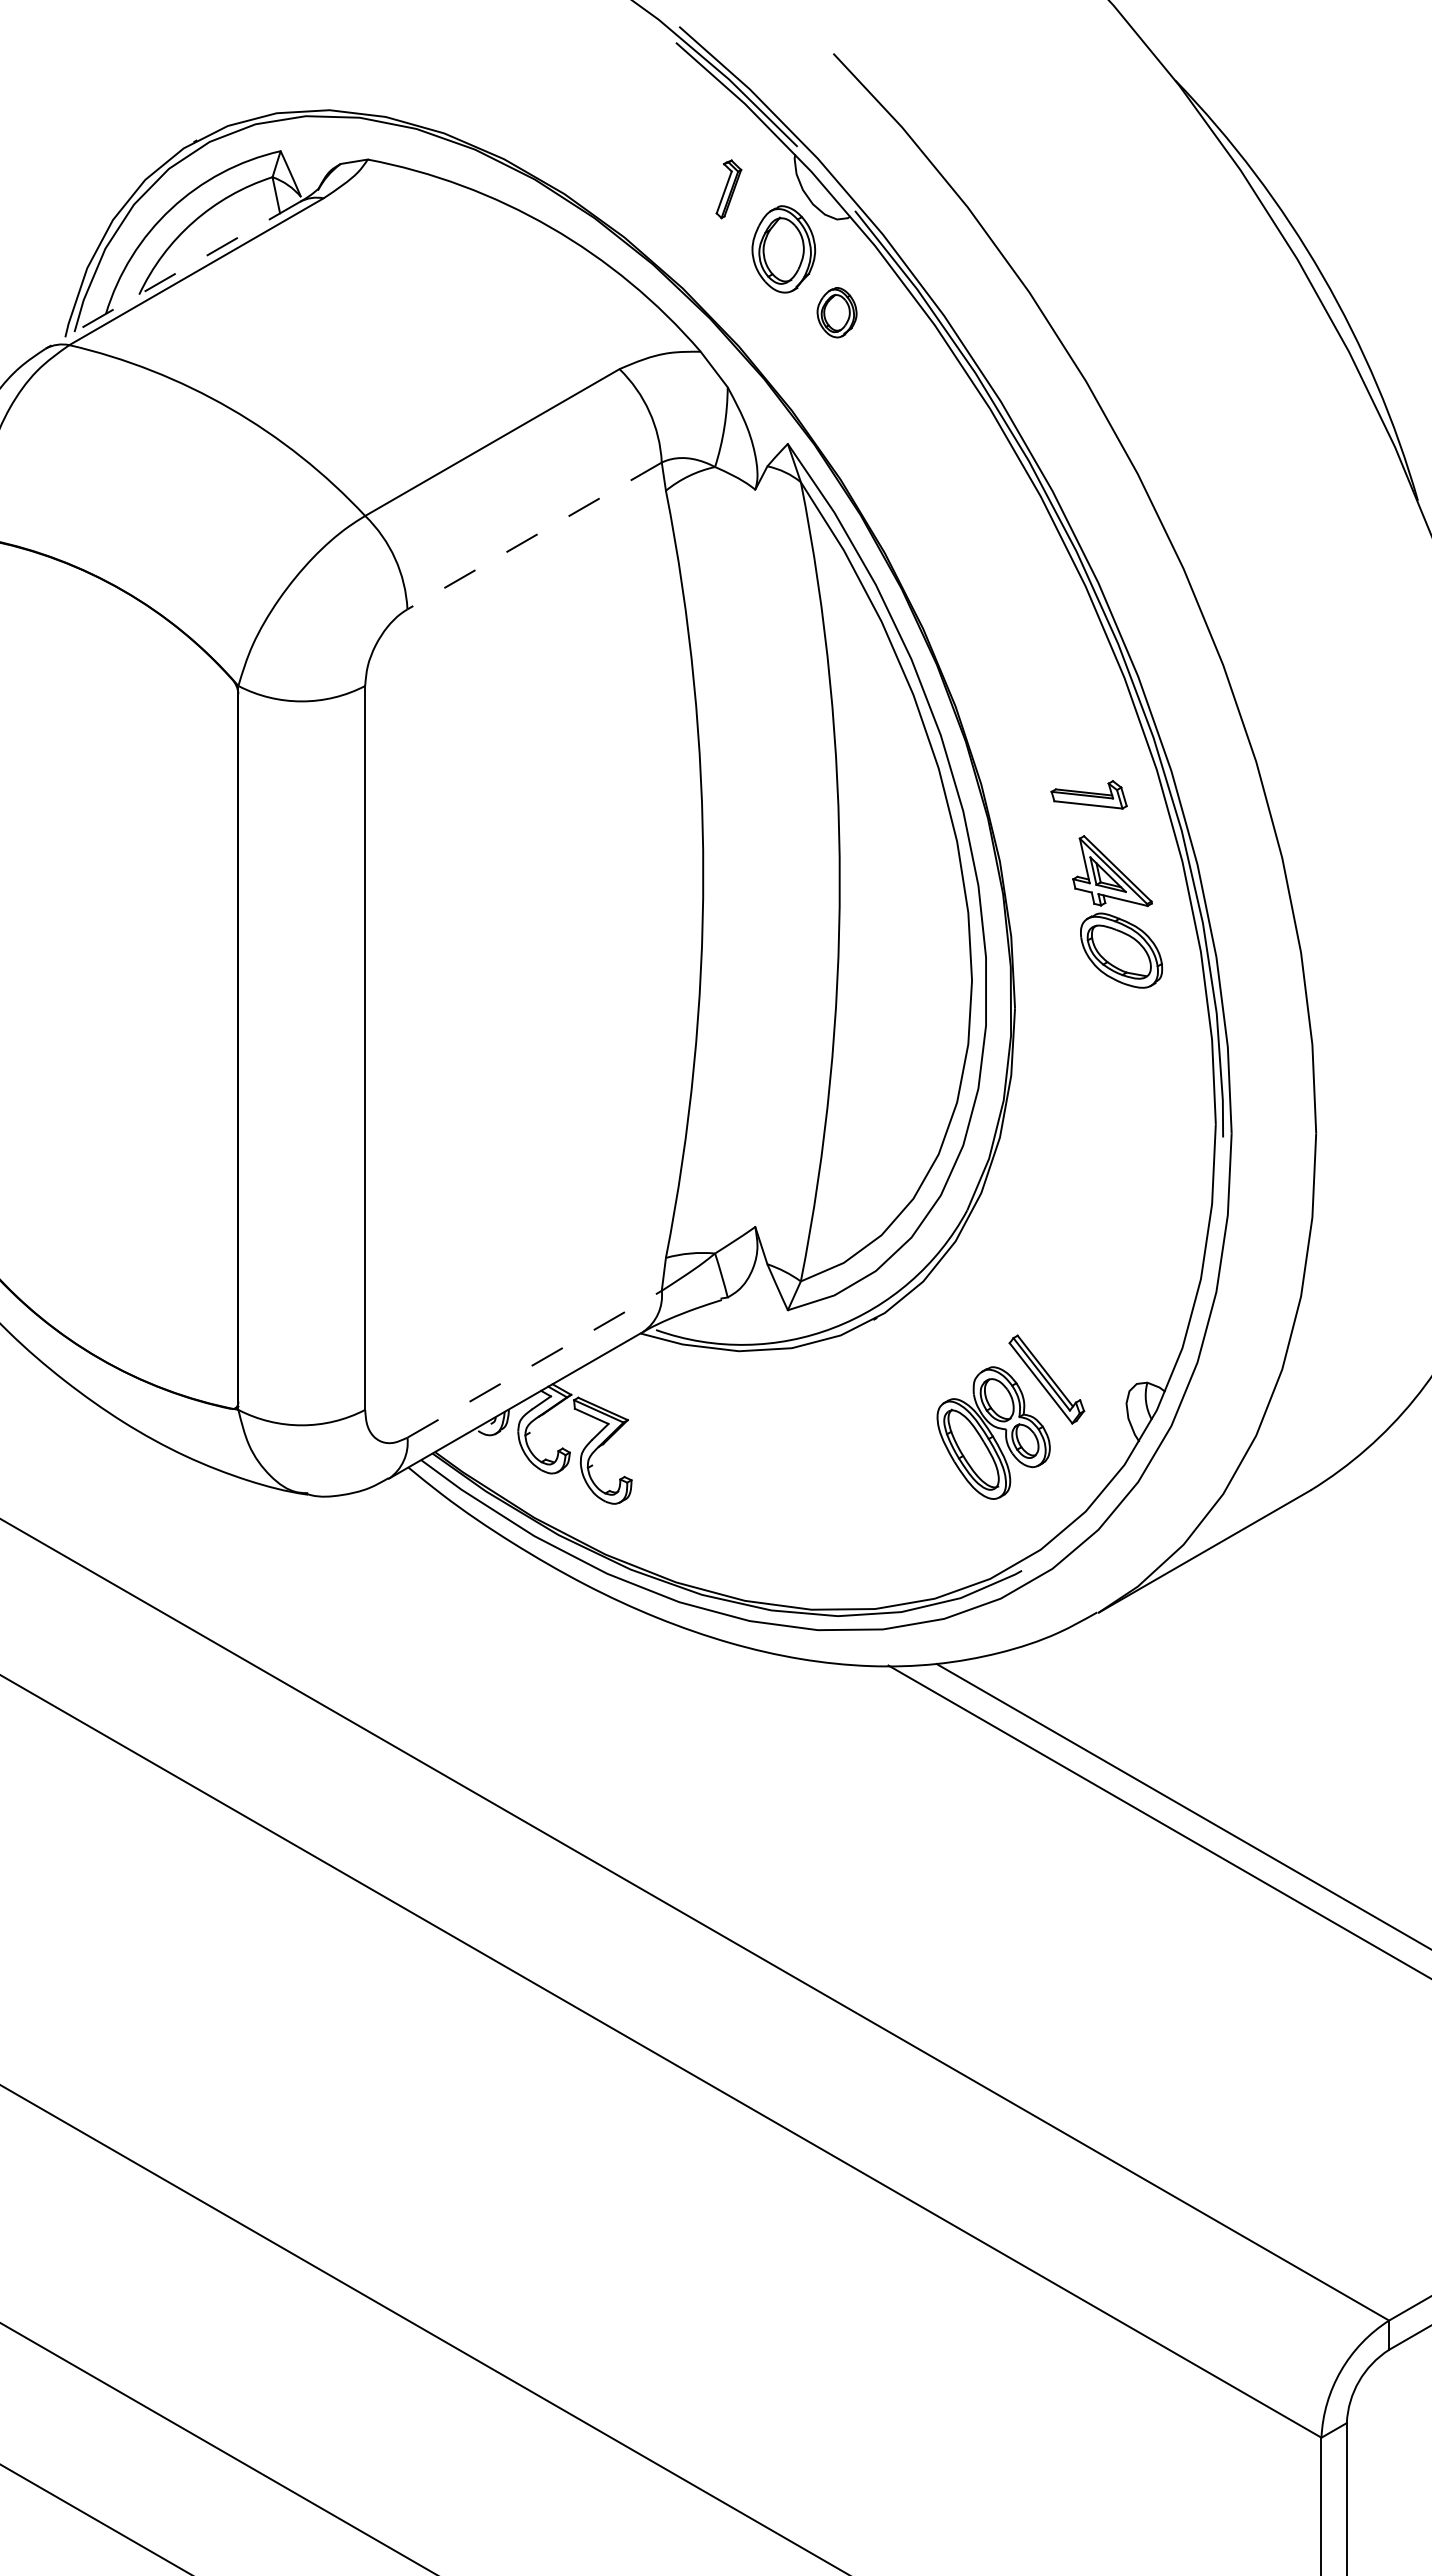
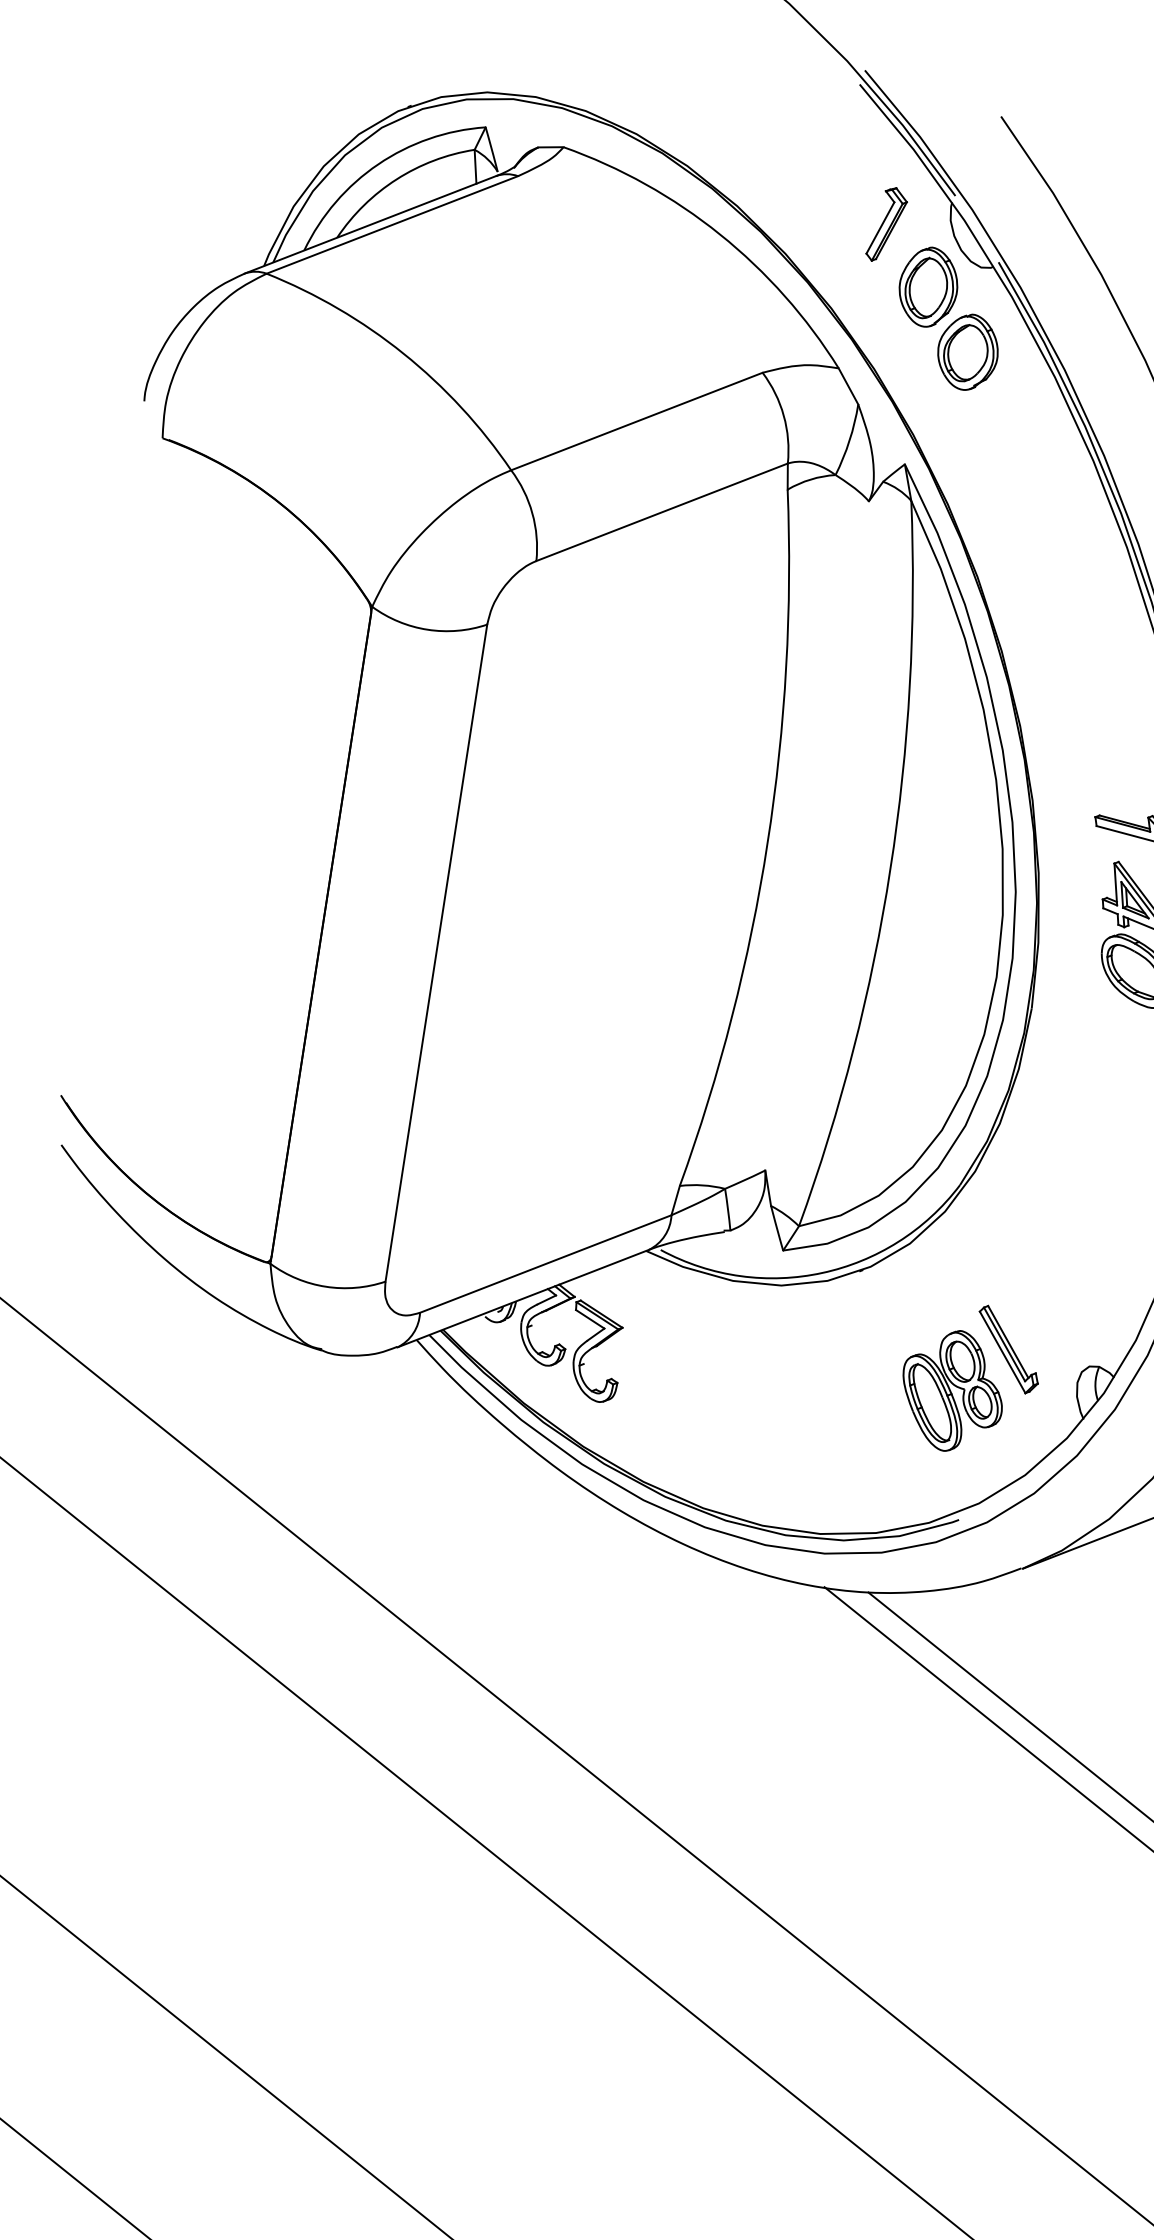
part: (728, 189) -> (886, 225), size x1.43
line: (172, 275) -> (370, 224), dashed -> solid
part: (836, 312) -> (967, 351), size x1.67
line: (534, 535) -> (662, 511), dashed -> solid
line: (534, 1364) -> (545, 1264), dashed -> solid

